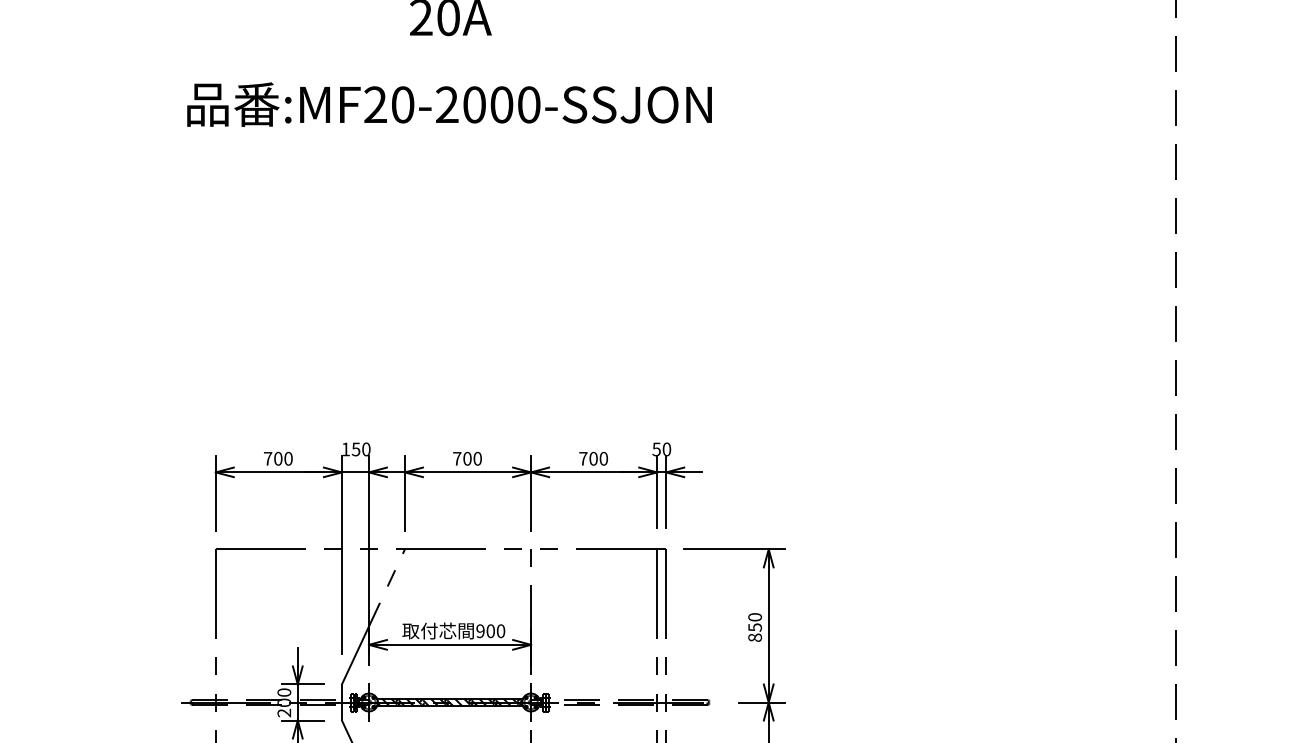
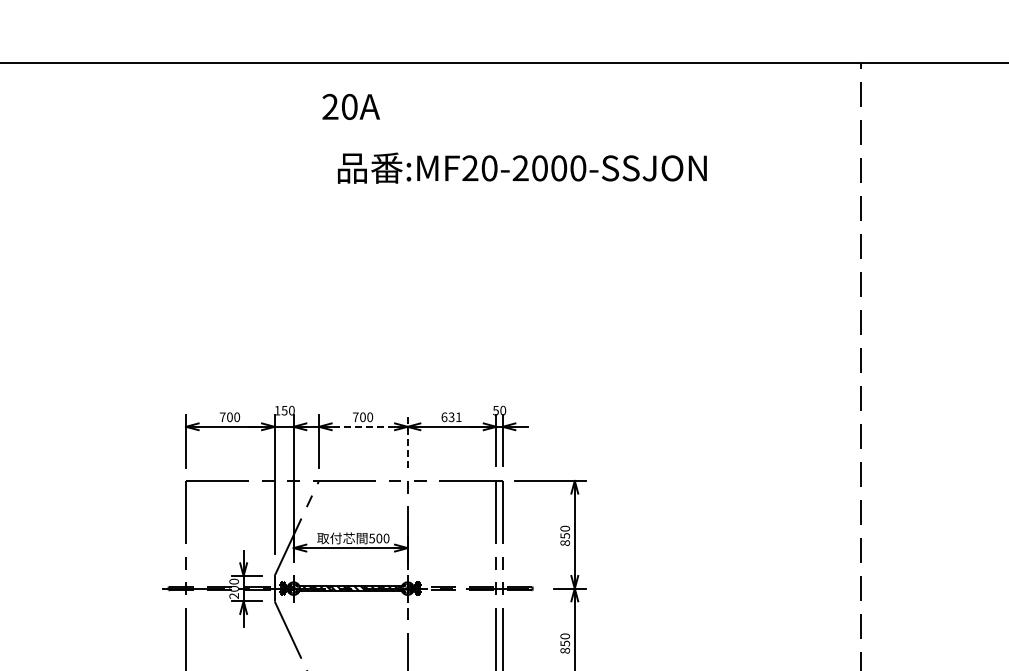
text: (449, 103) -> (522, 167), moved
text: (593, 459) -> (451, 417), 700 -> 631
line: (468, 471) -> (363, 426), solid -> dashed
line: (530, 493) -> (407, 441), solid -> dashed
text: (479, 631) -> (371, 538), 900 -> 500

